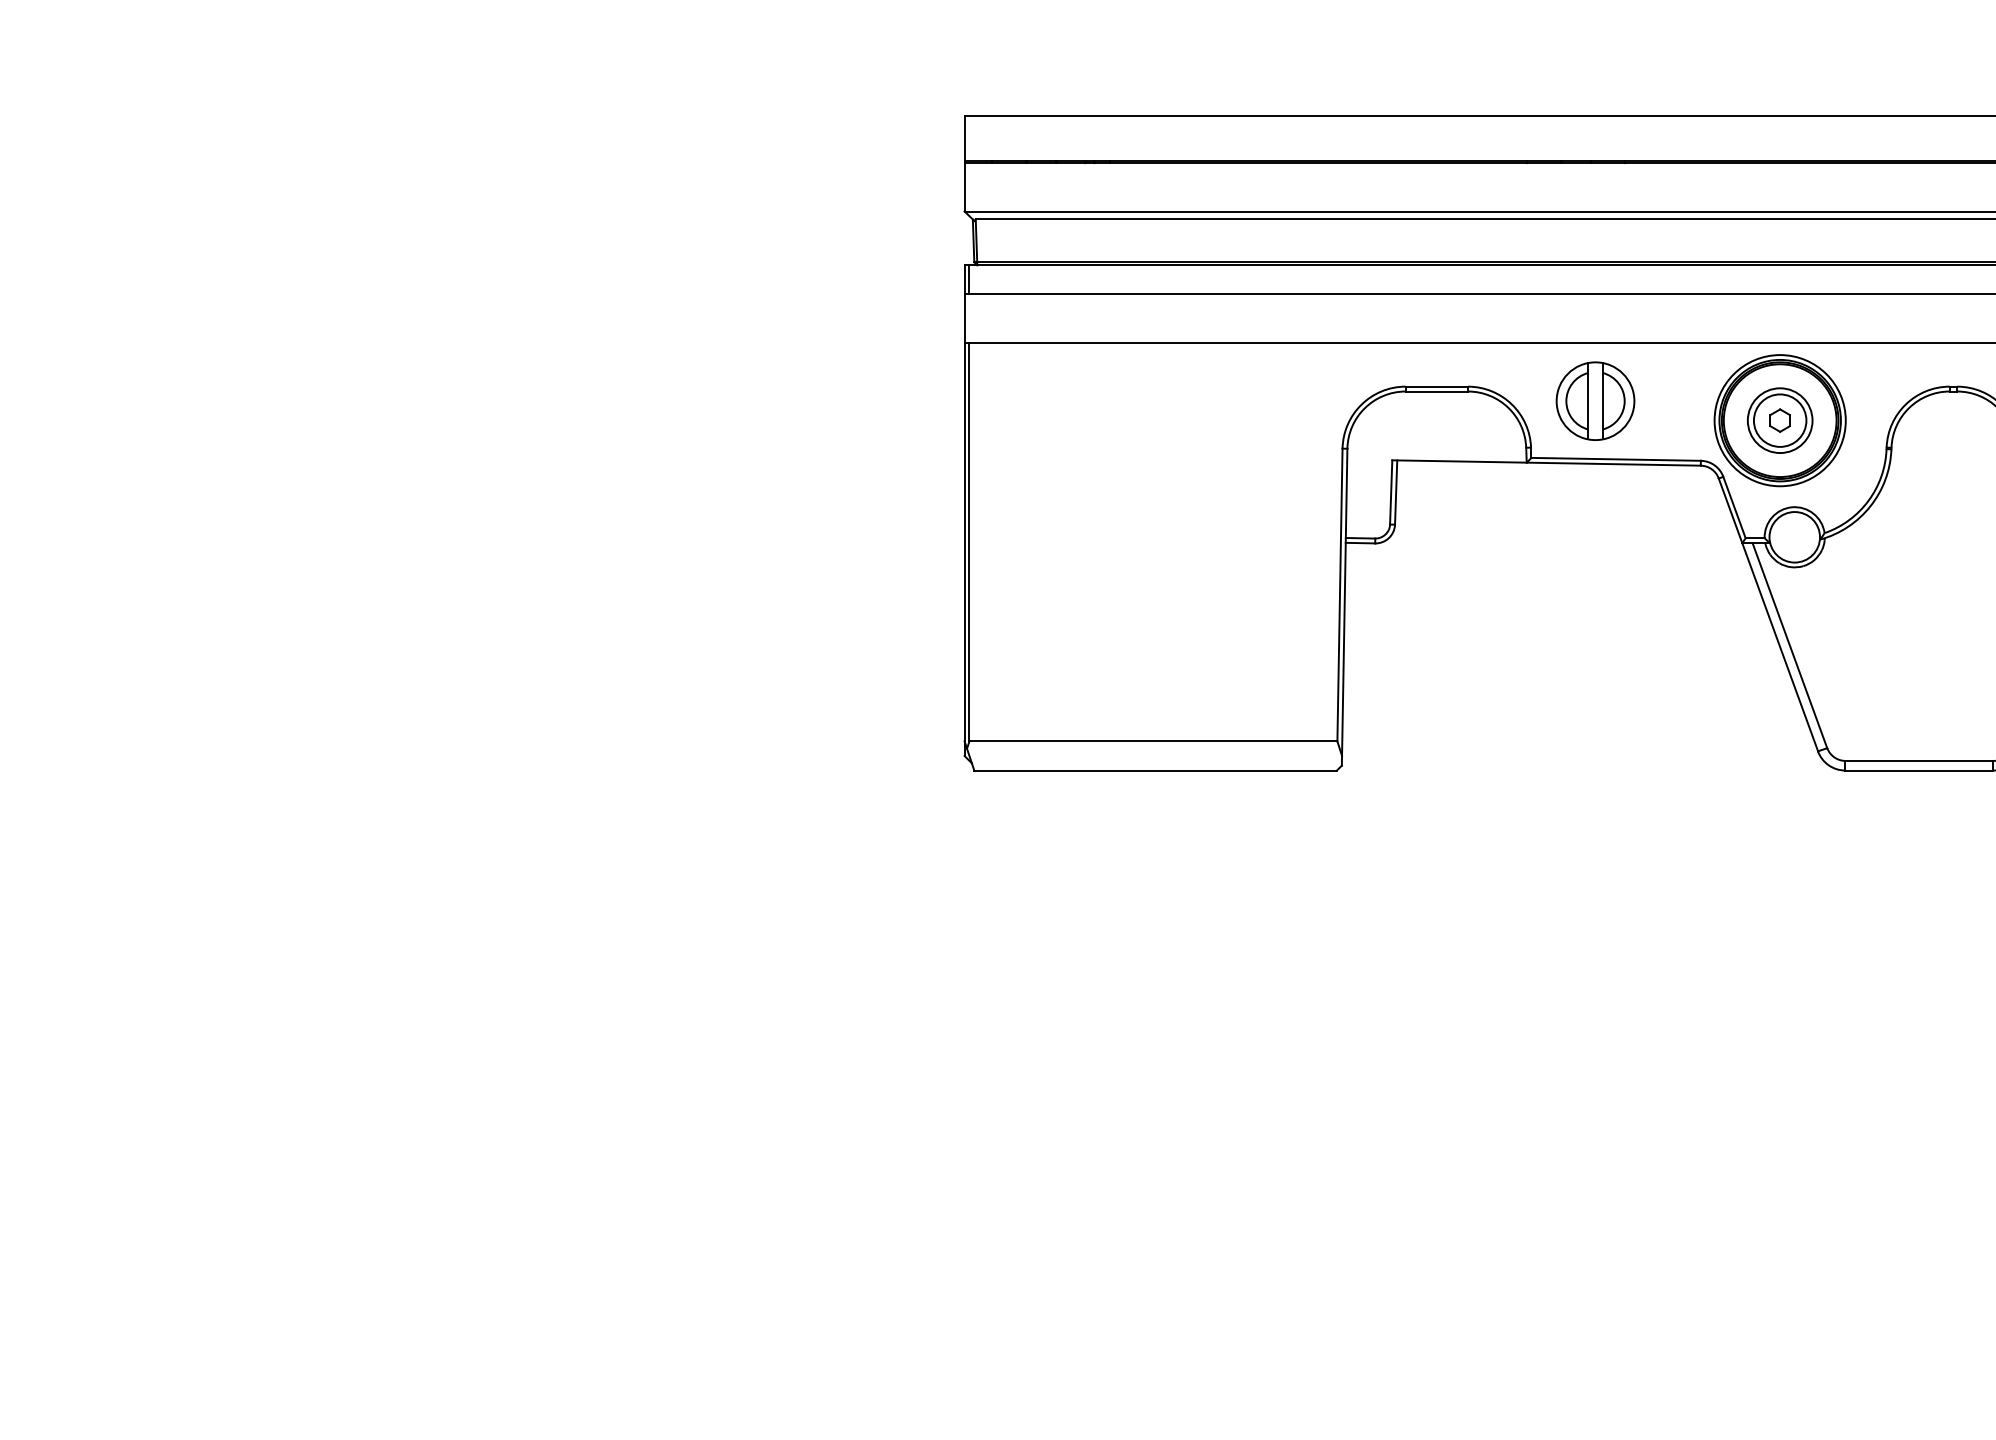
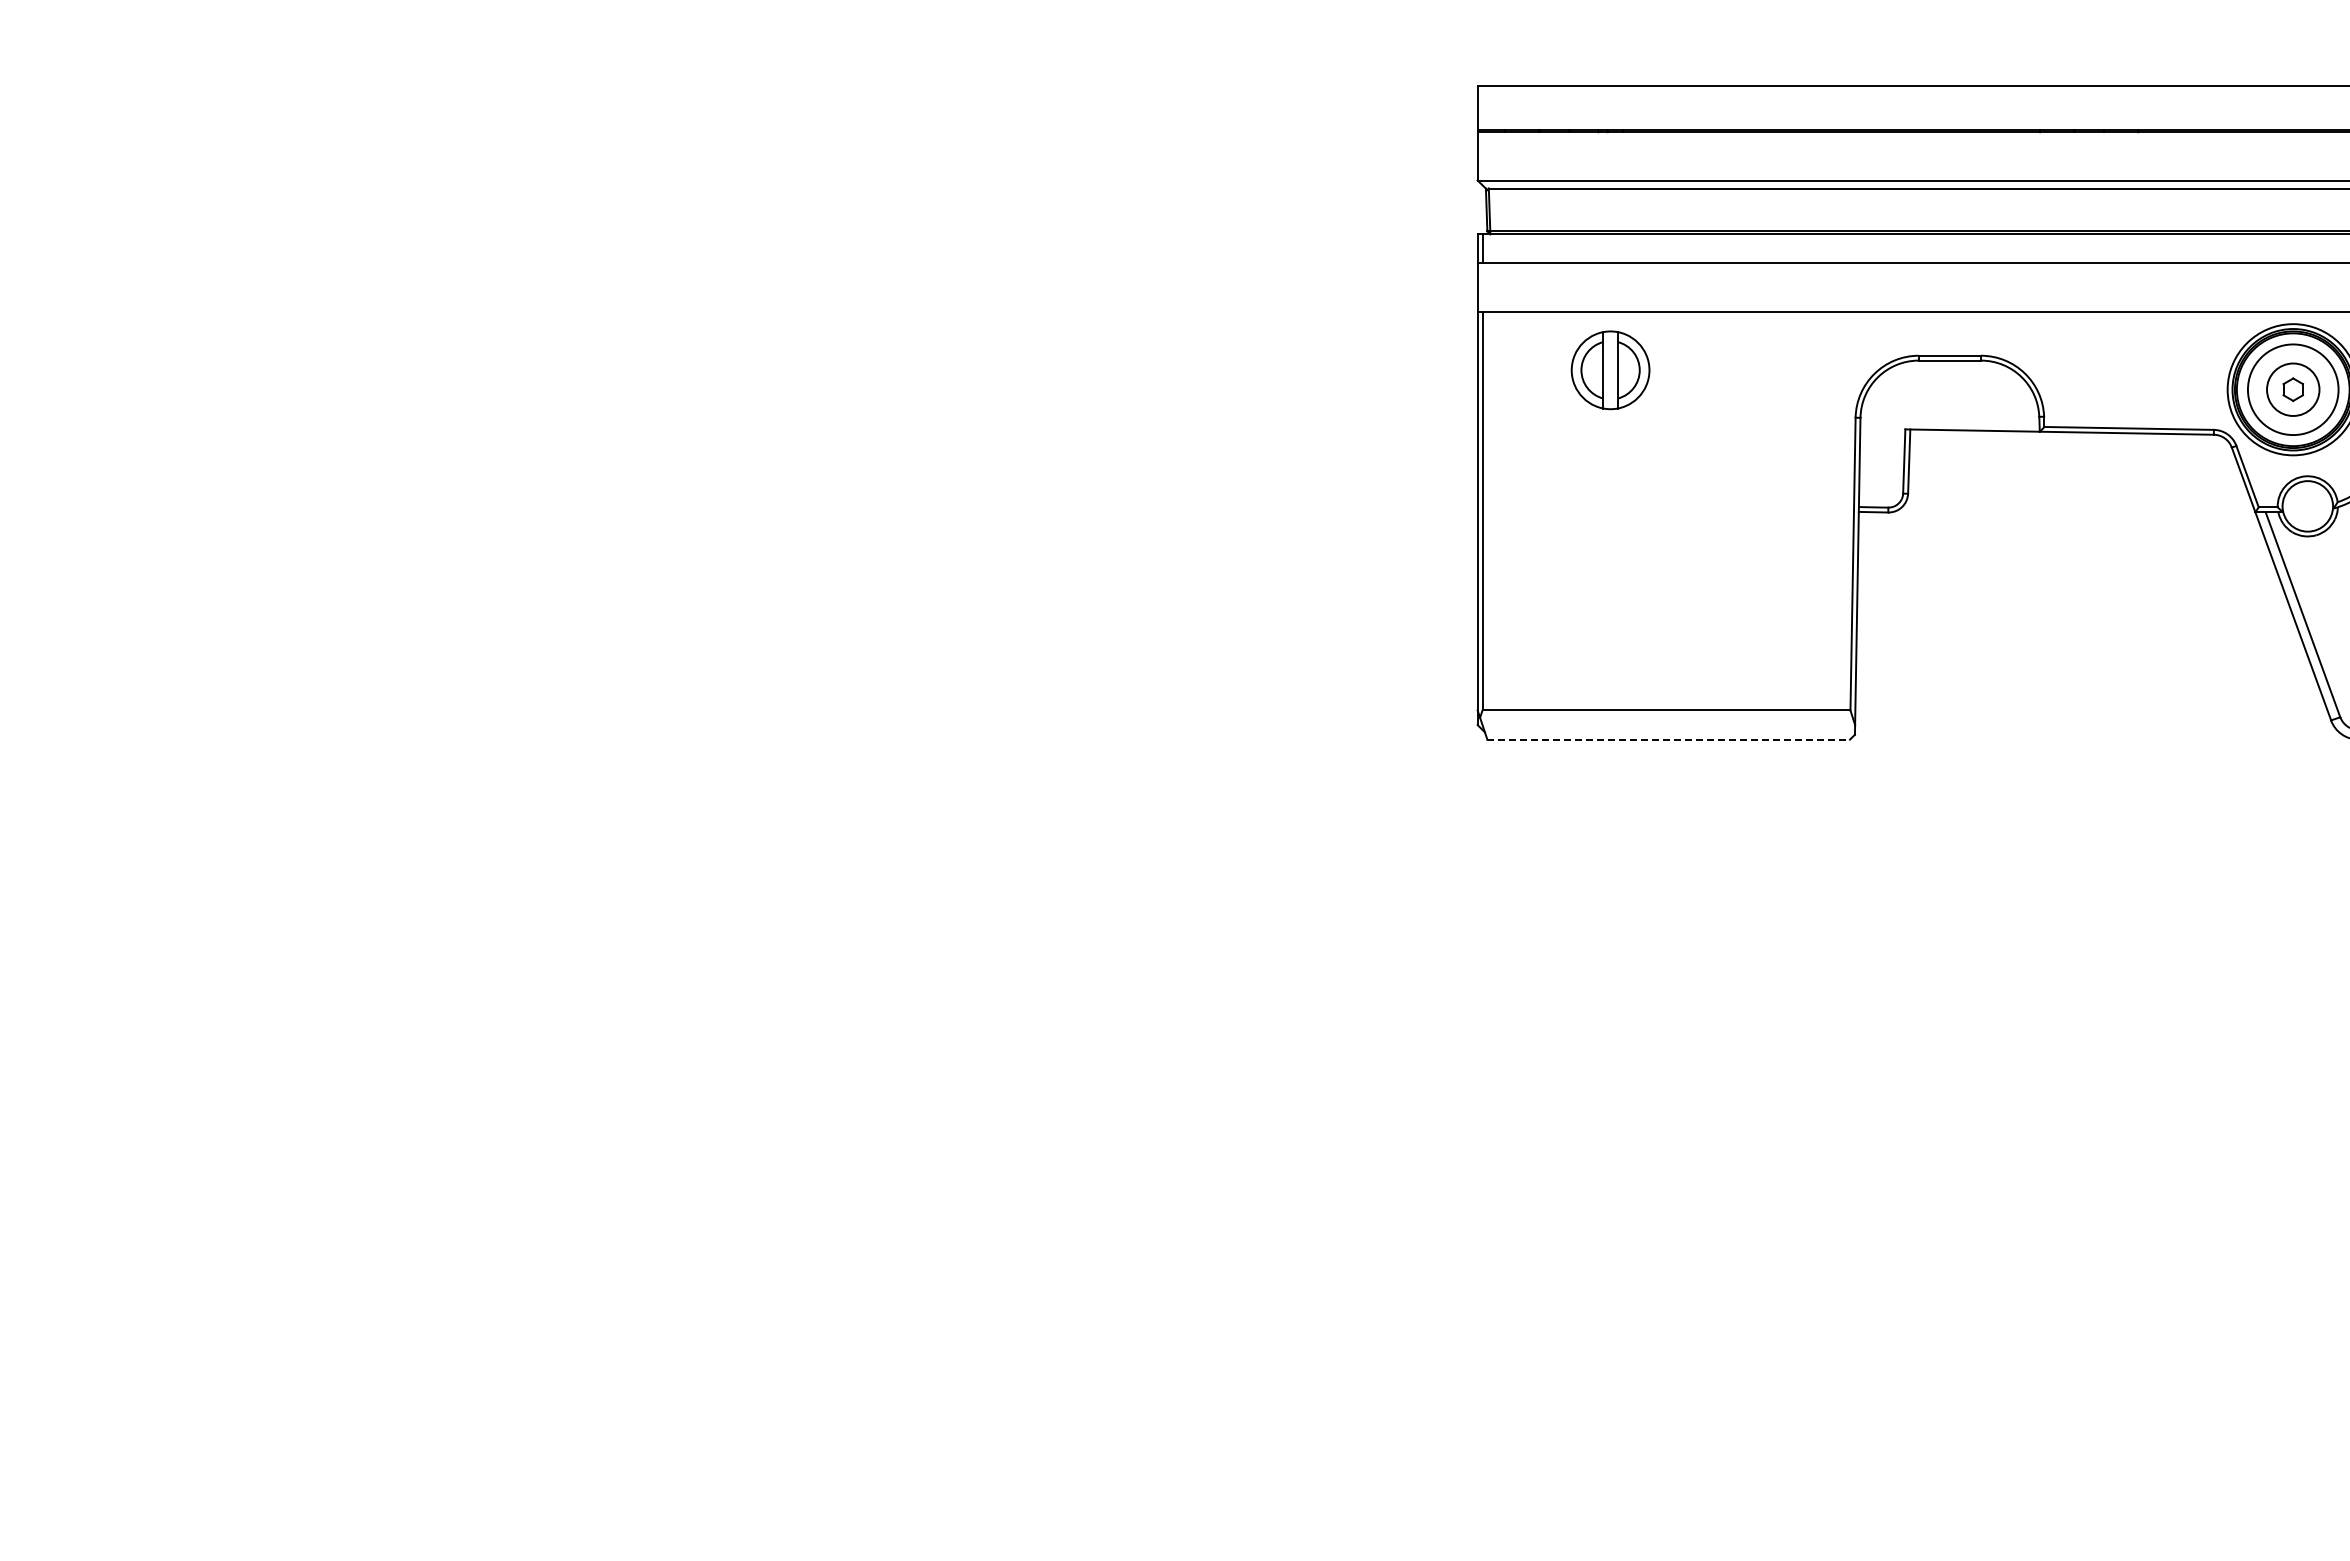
part: (1595, 401) -> (1610, 370), moved
circle: (1779, 420) -> (2292, 389), size x1.4
line: (1156, 770) -> (1669, 739), solid -> dashed

